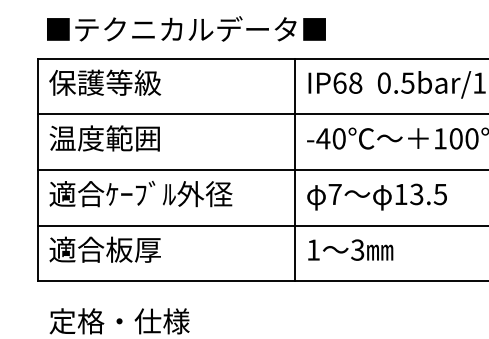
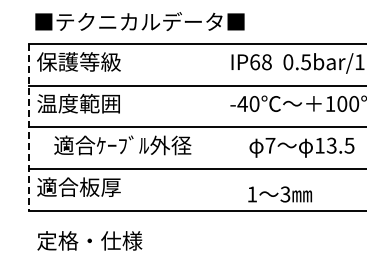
line: (295, 168) -> (221, 126), removed
line: (37, 170) -> (28, 127), solid -> dashed
text: (140, 194) -> (122, 145), moved
text: (376, 196) -> (301, 147), moved
text: (349, 250) -> (279, 194), moved

